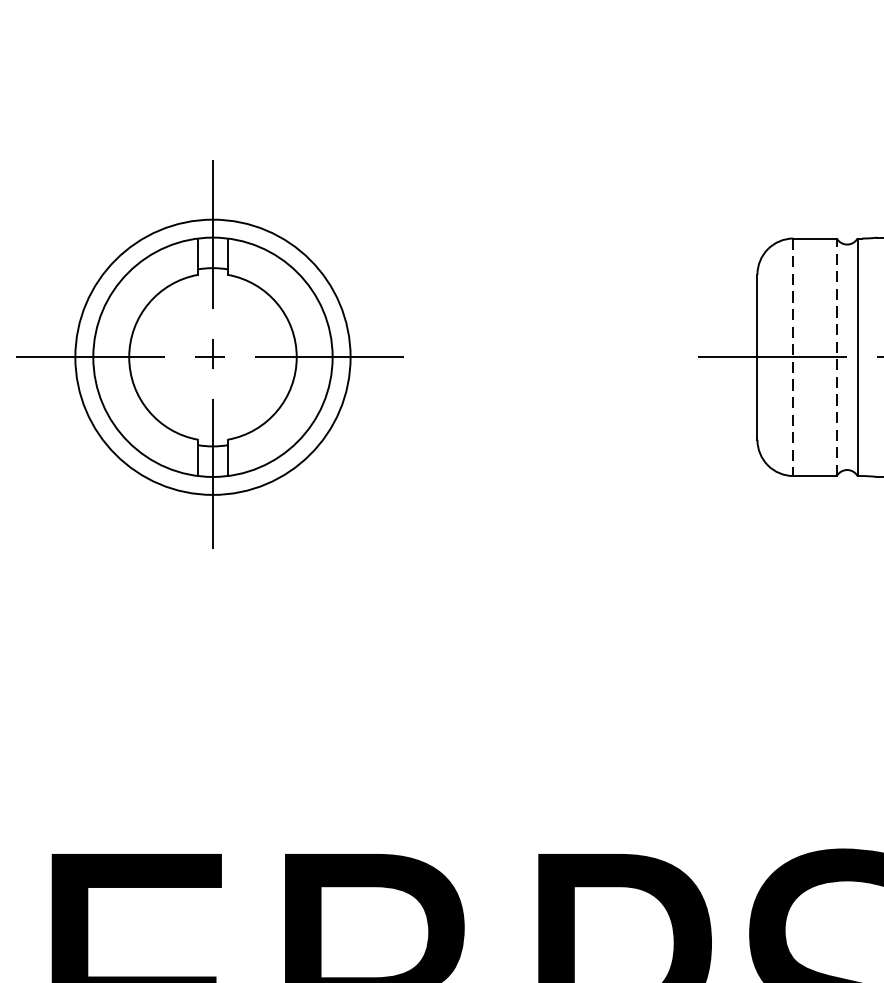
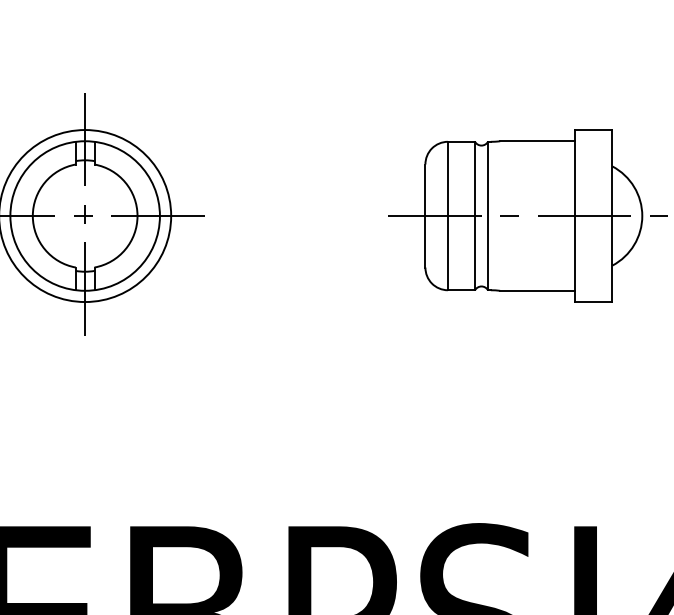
line: (837, 356) -> (475, 215), dashed -> solid
line: (792, 358) -> (447, 216), dashed -> solid

